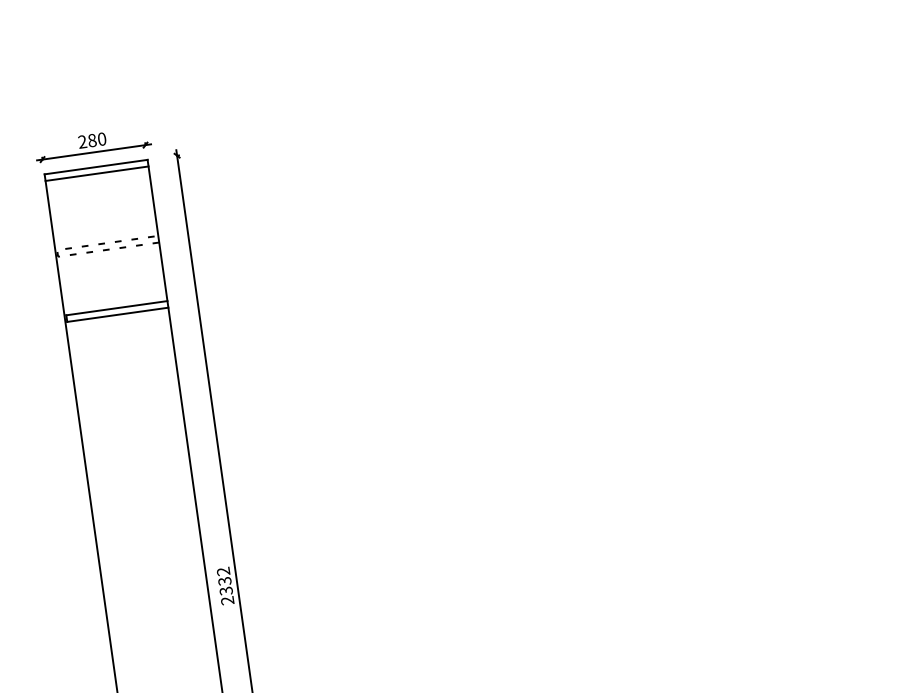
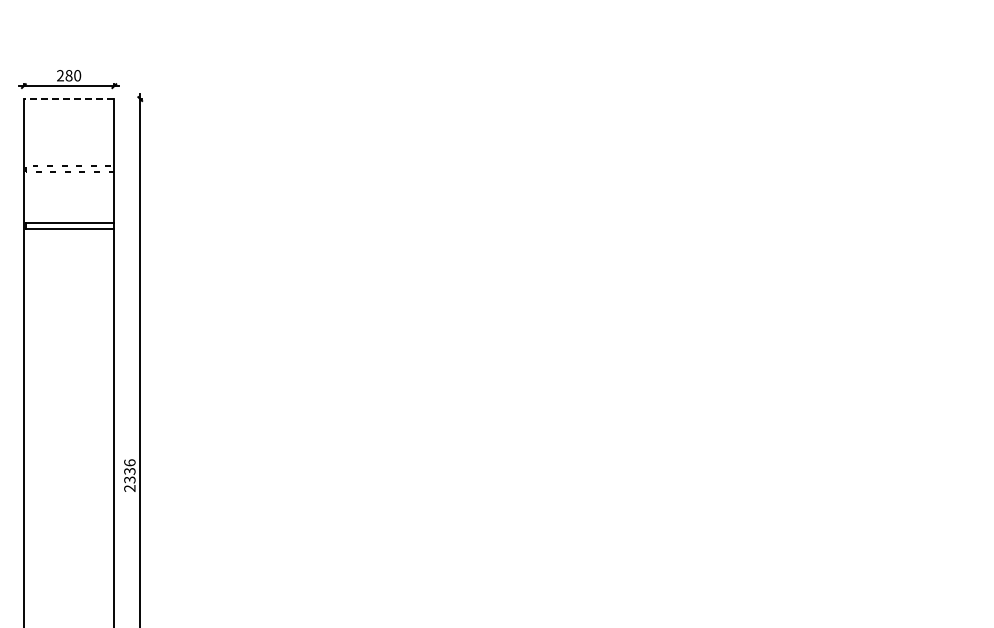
line: (95, 167) -> (68, 99), solid -> dashed
line: (96, 173) -> (68, 104), removed
text: (223, 571) -> (129, 462), 2332 -> 2336

